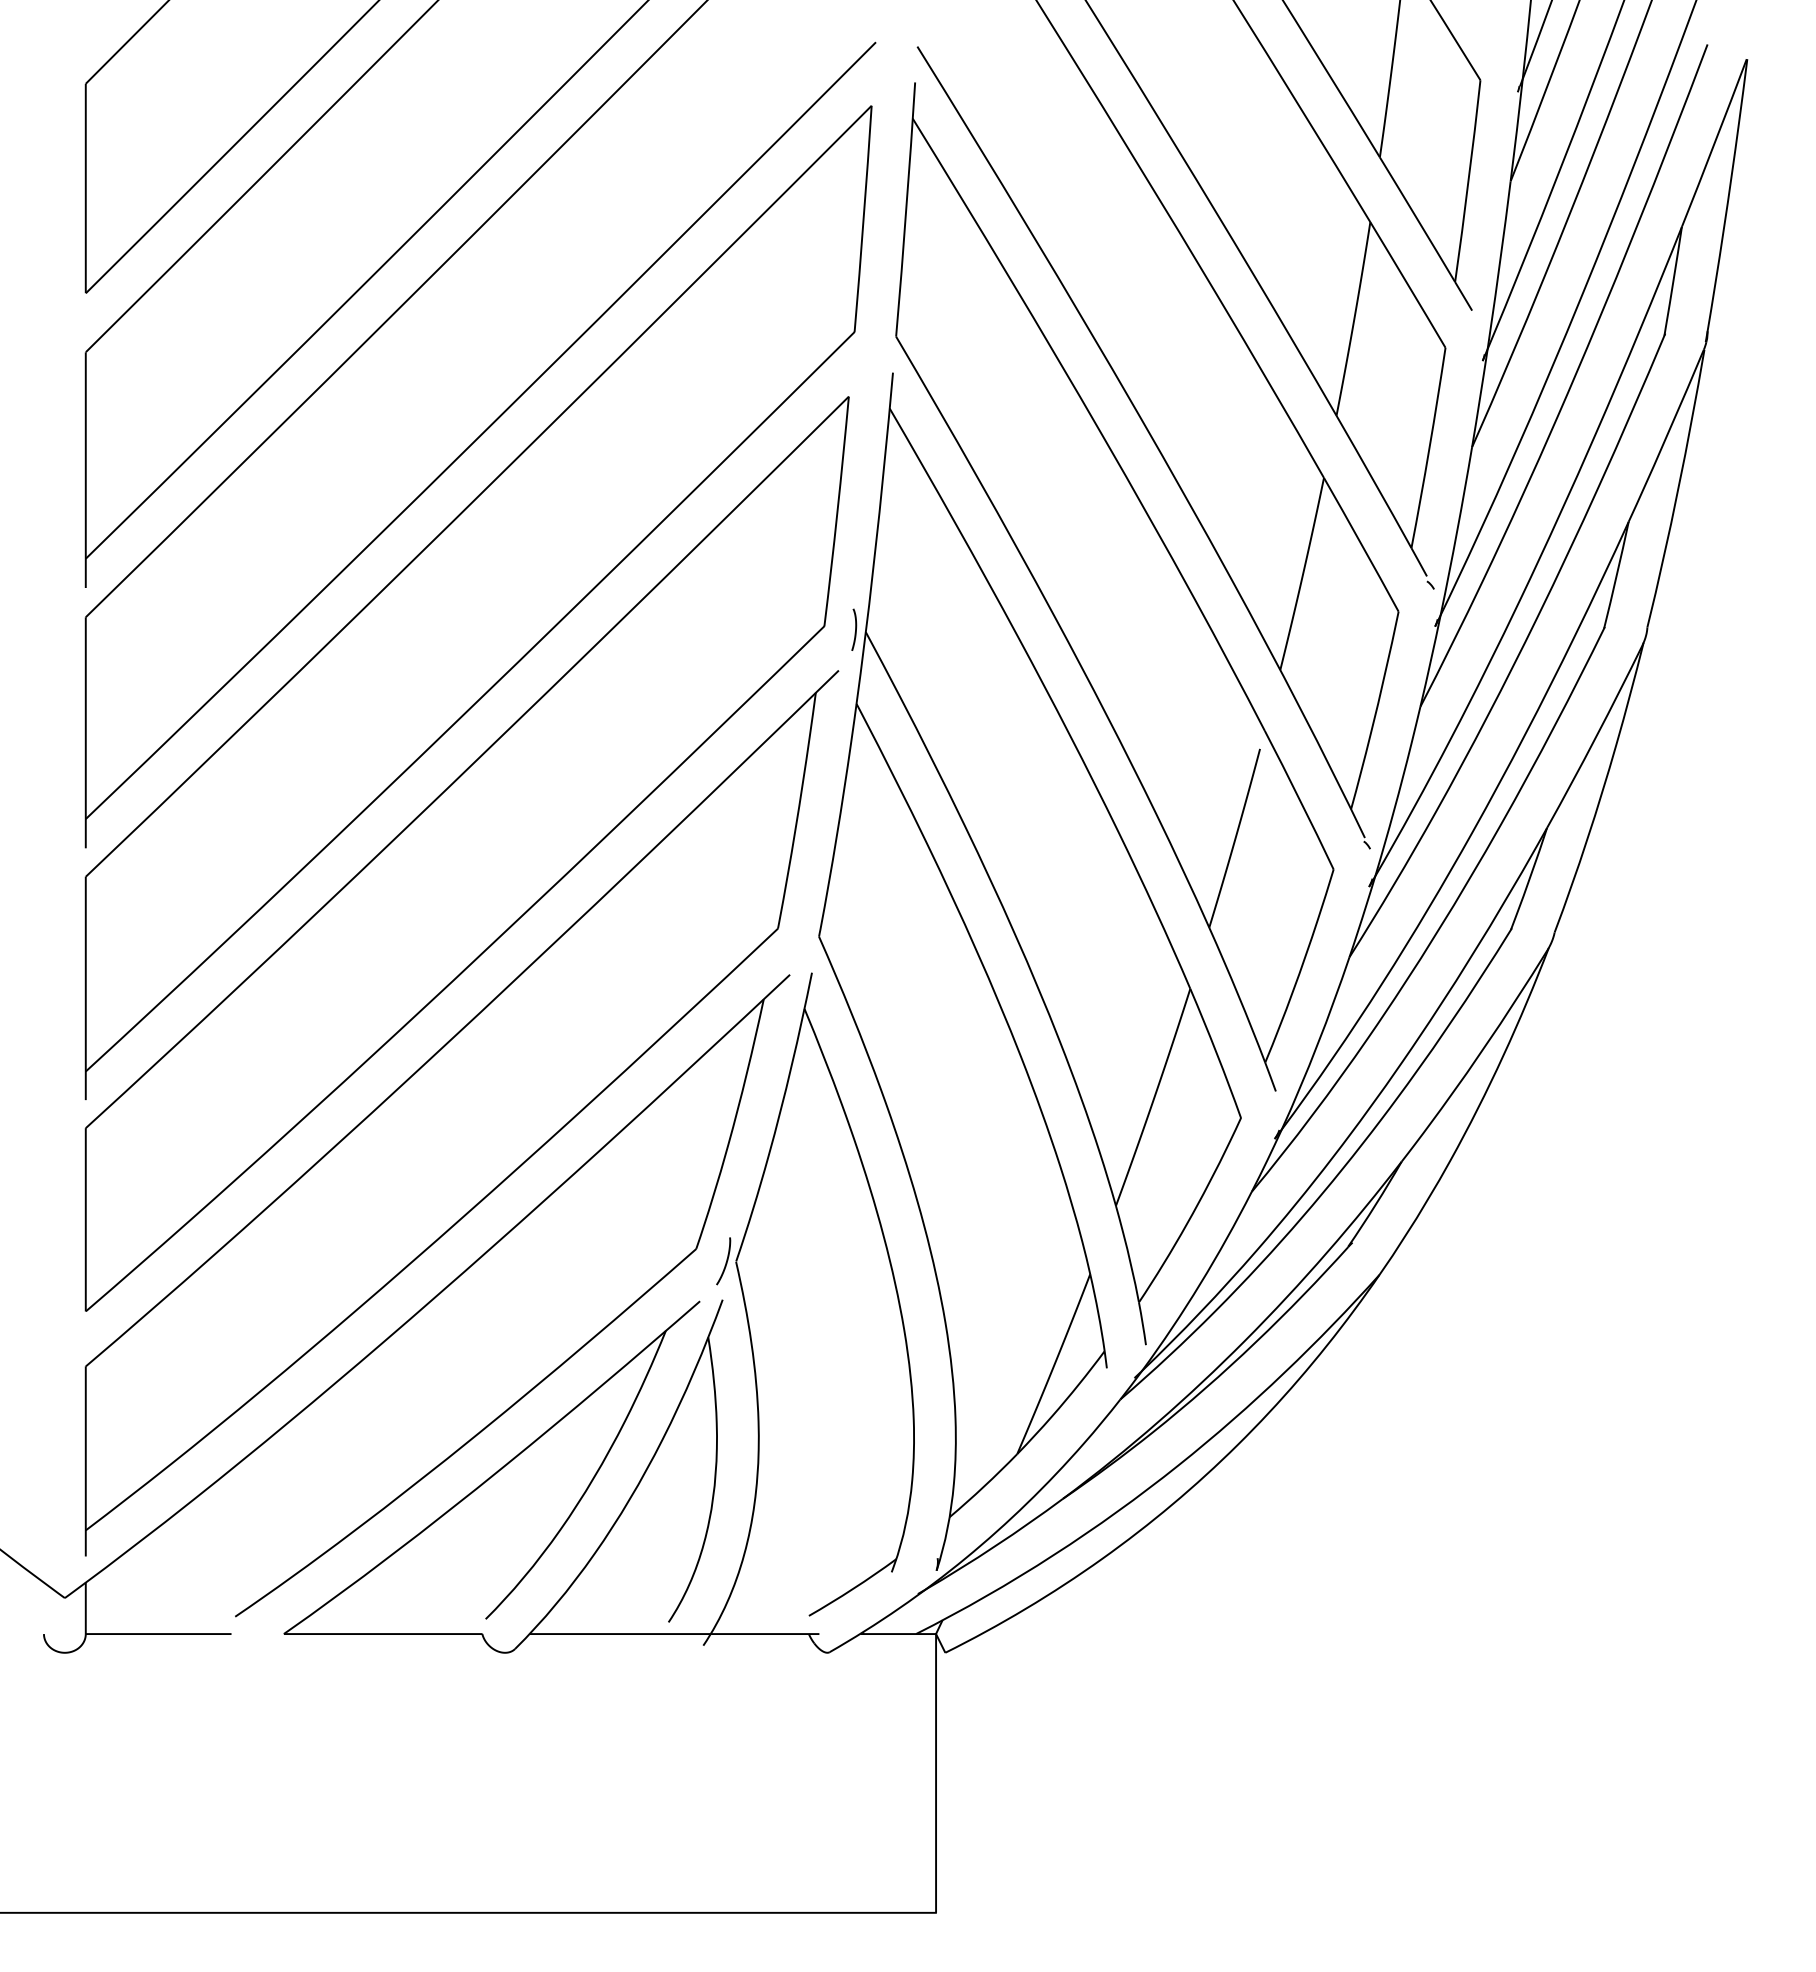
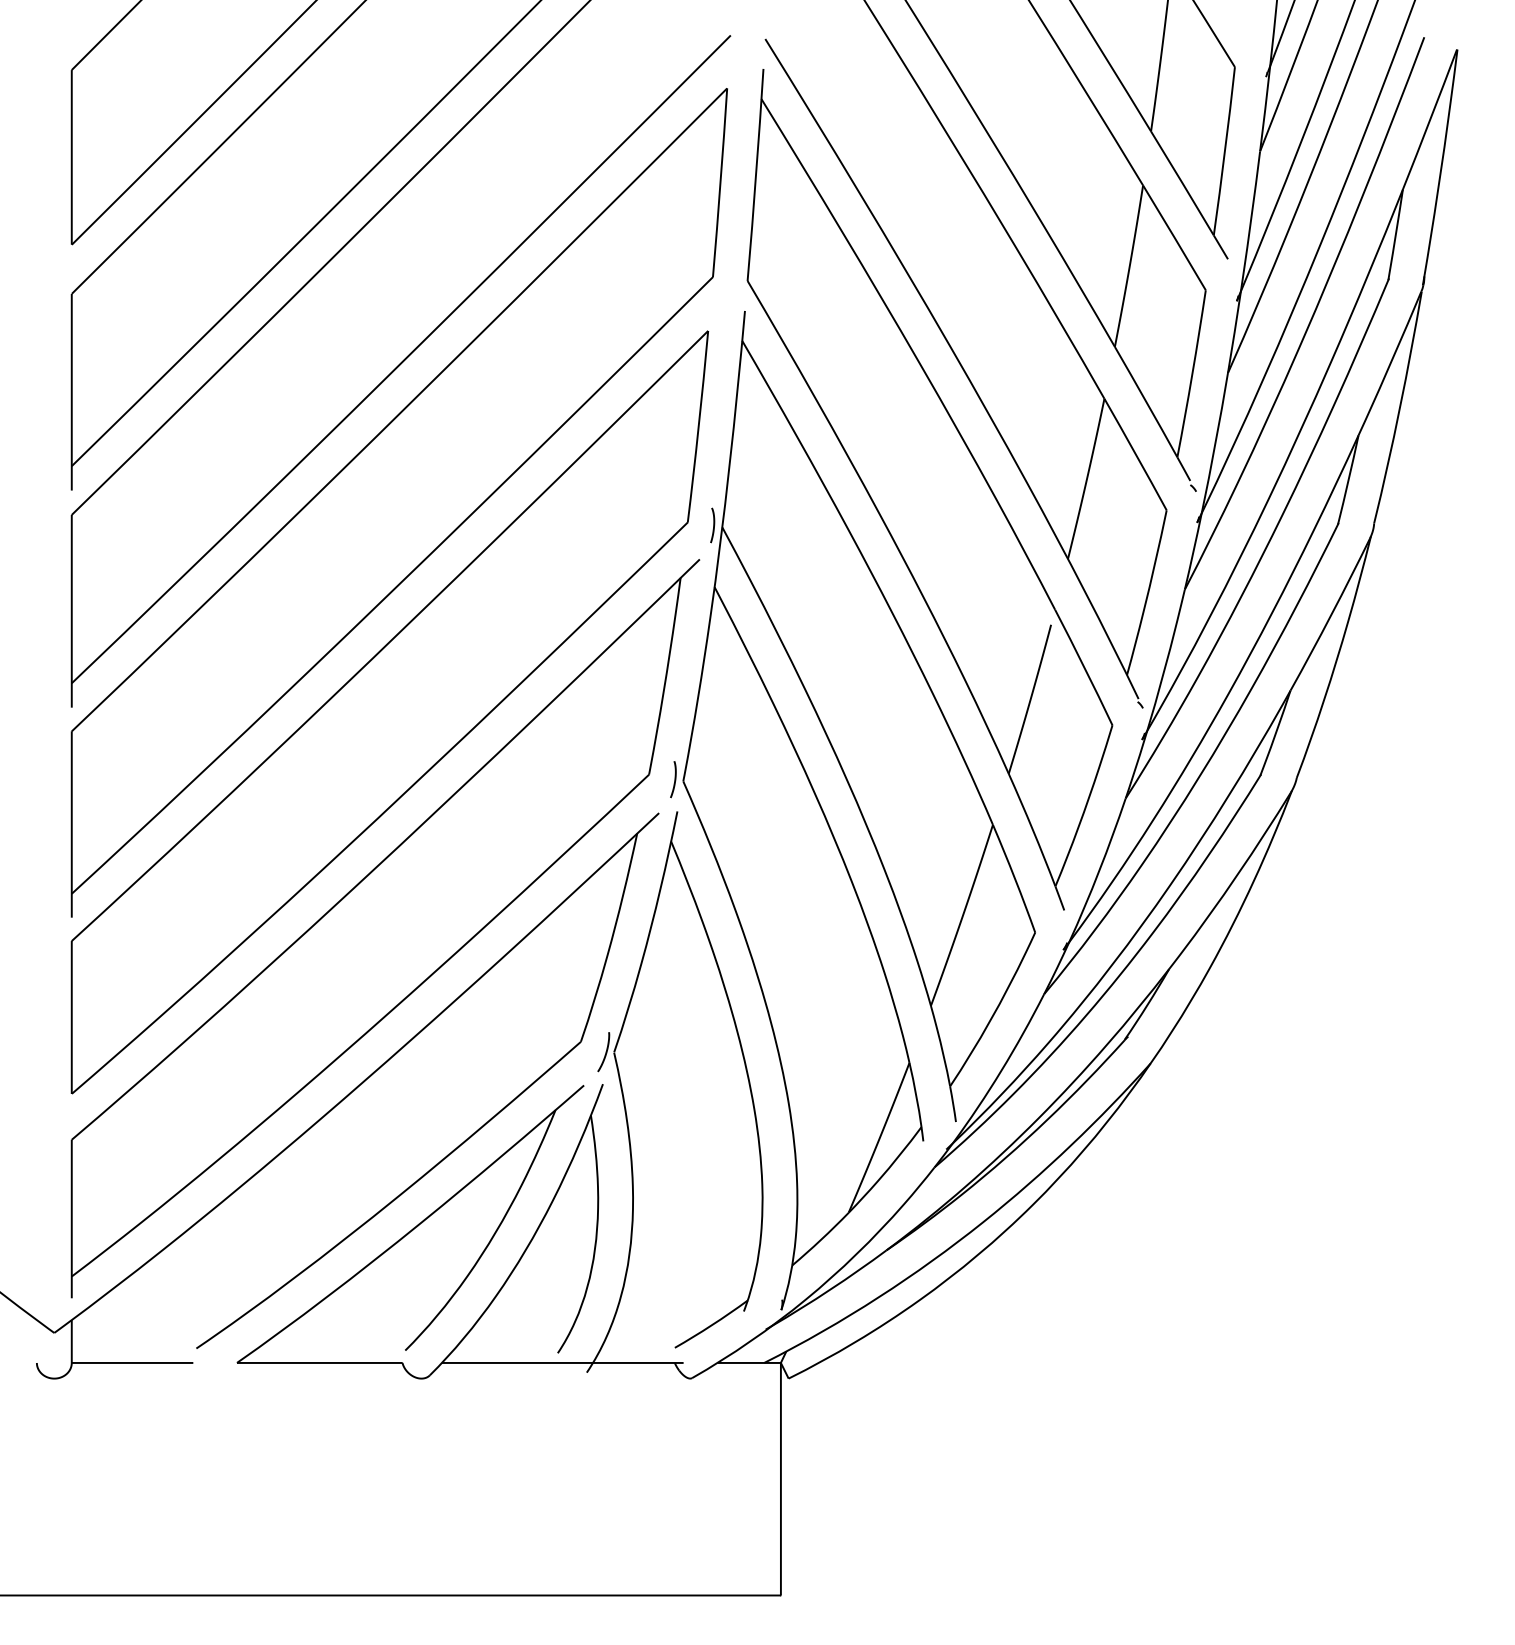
curve: (808, 934) -> (674, 779), added

